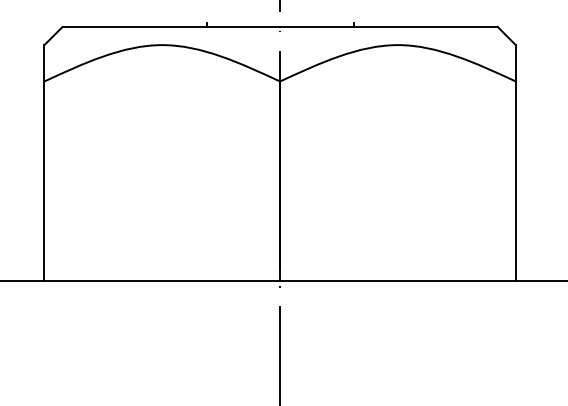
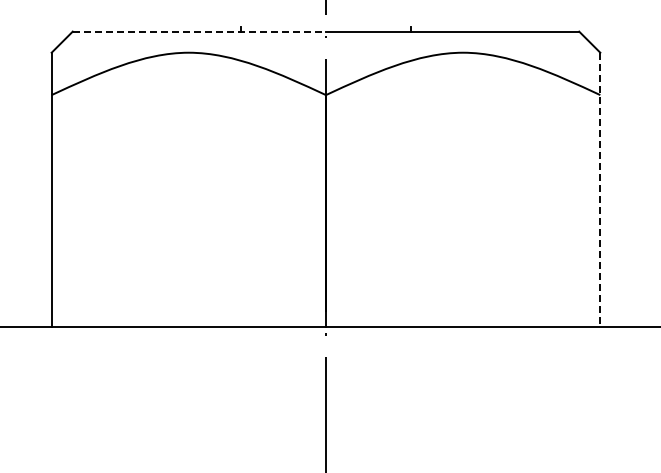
line: (171, 26) -> (199, 31), solid -> dashed
line: (515, 163) -> (600, 190), solid -> dashed

